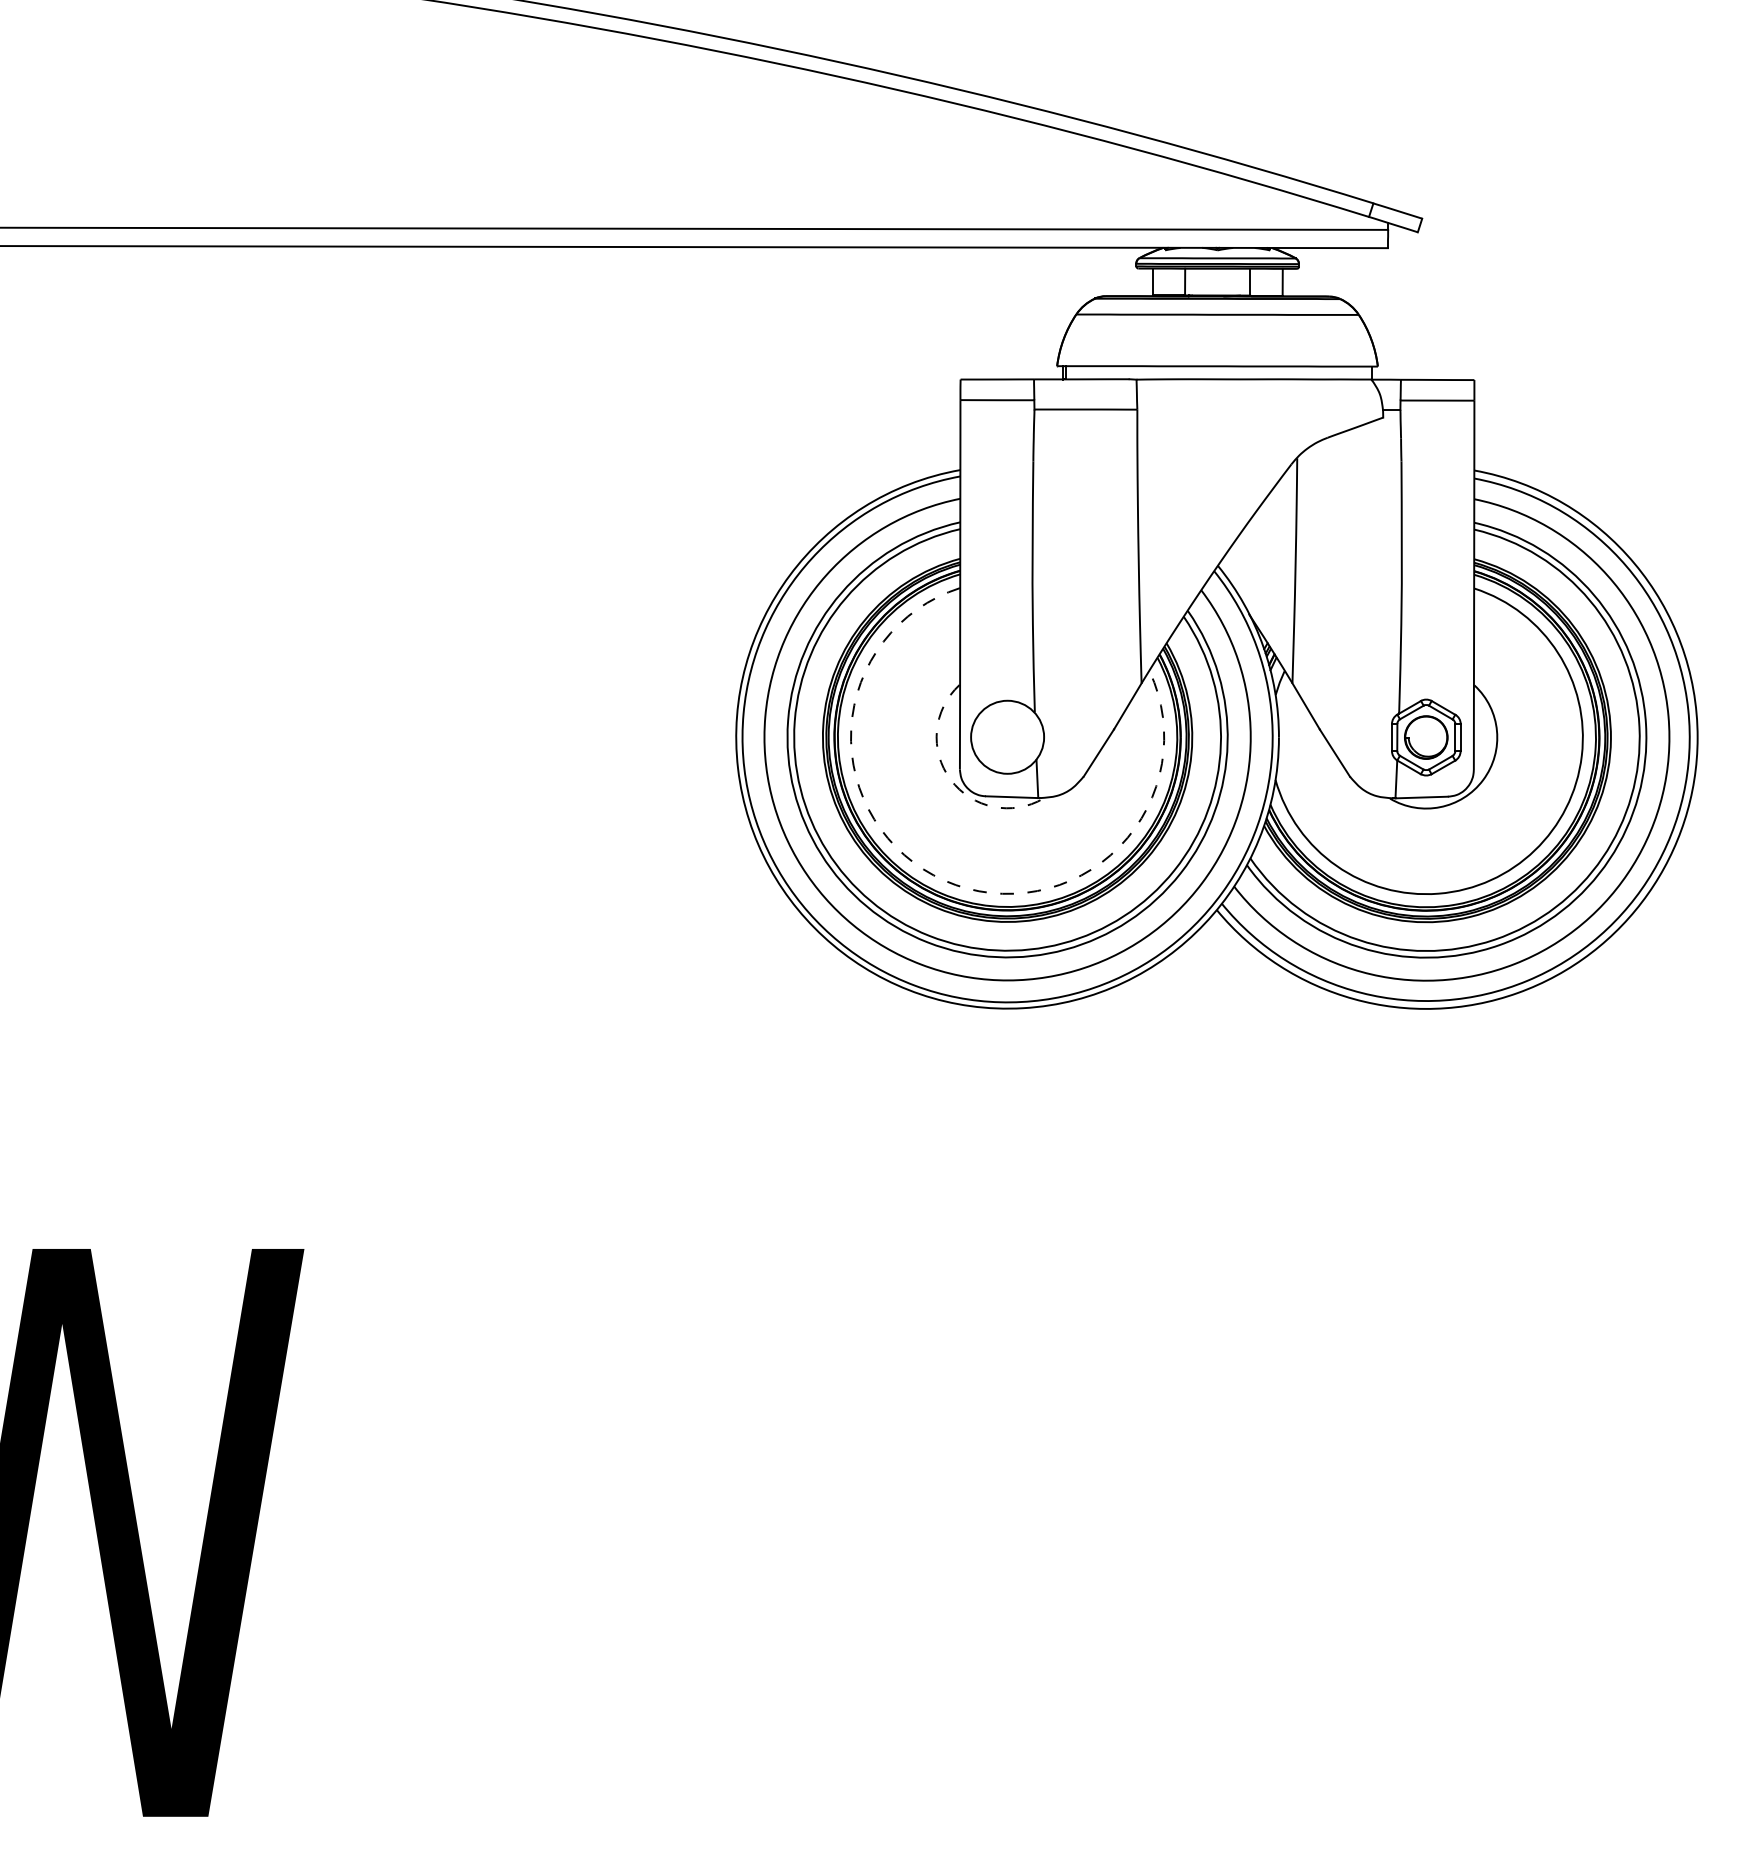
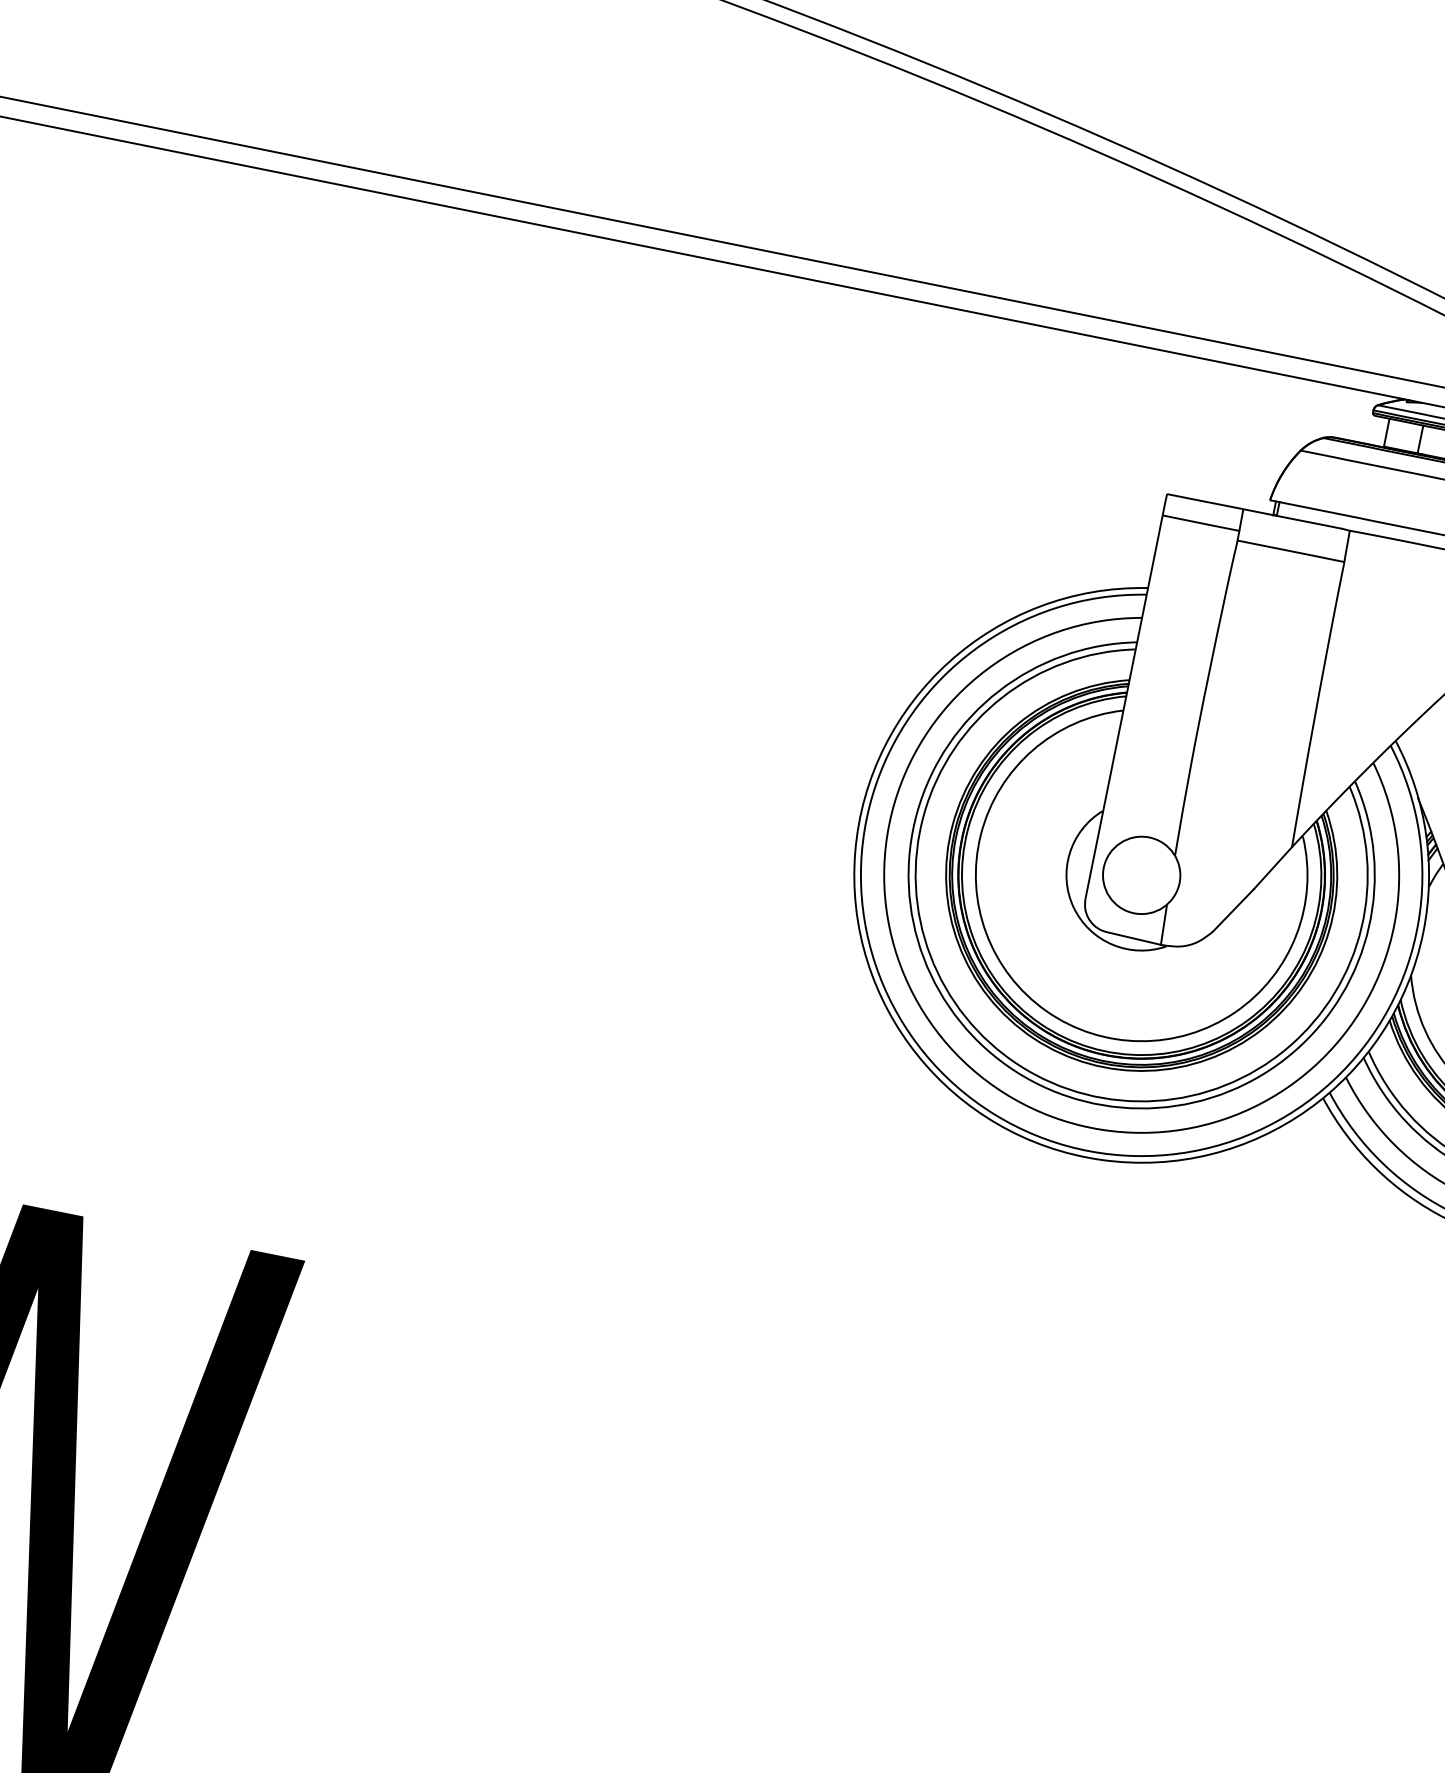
arc: (950, 779) -> (1073, 907), dashed -> solid
arc: (944, 880) -> (1046, 1011), dashed -> solid

